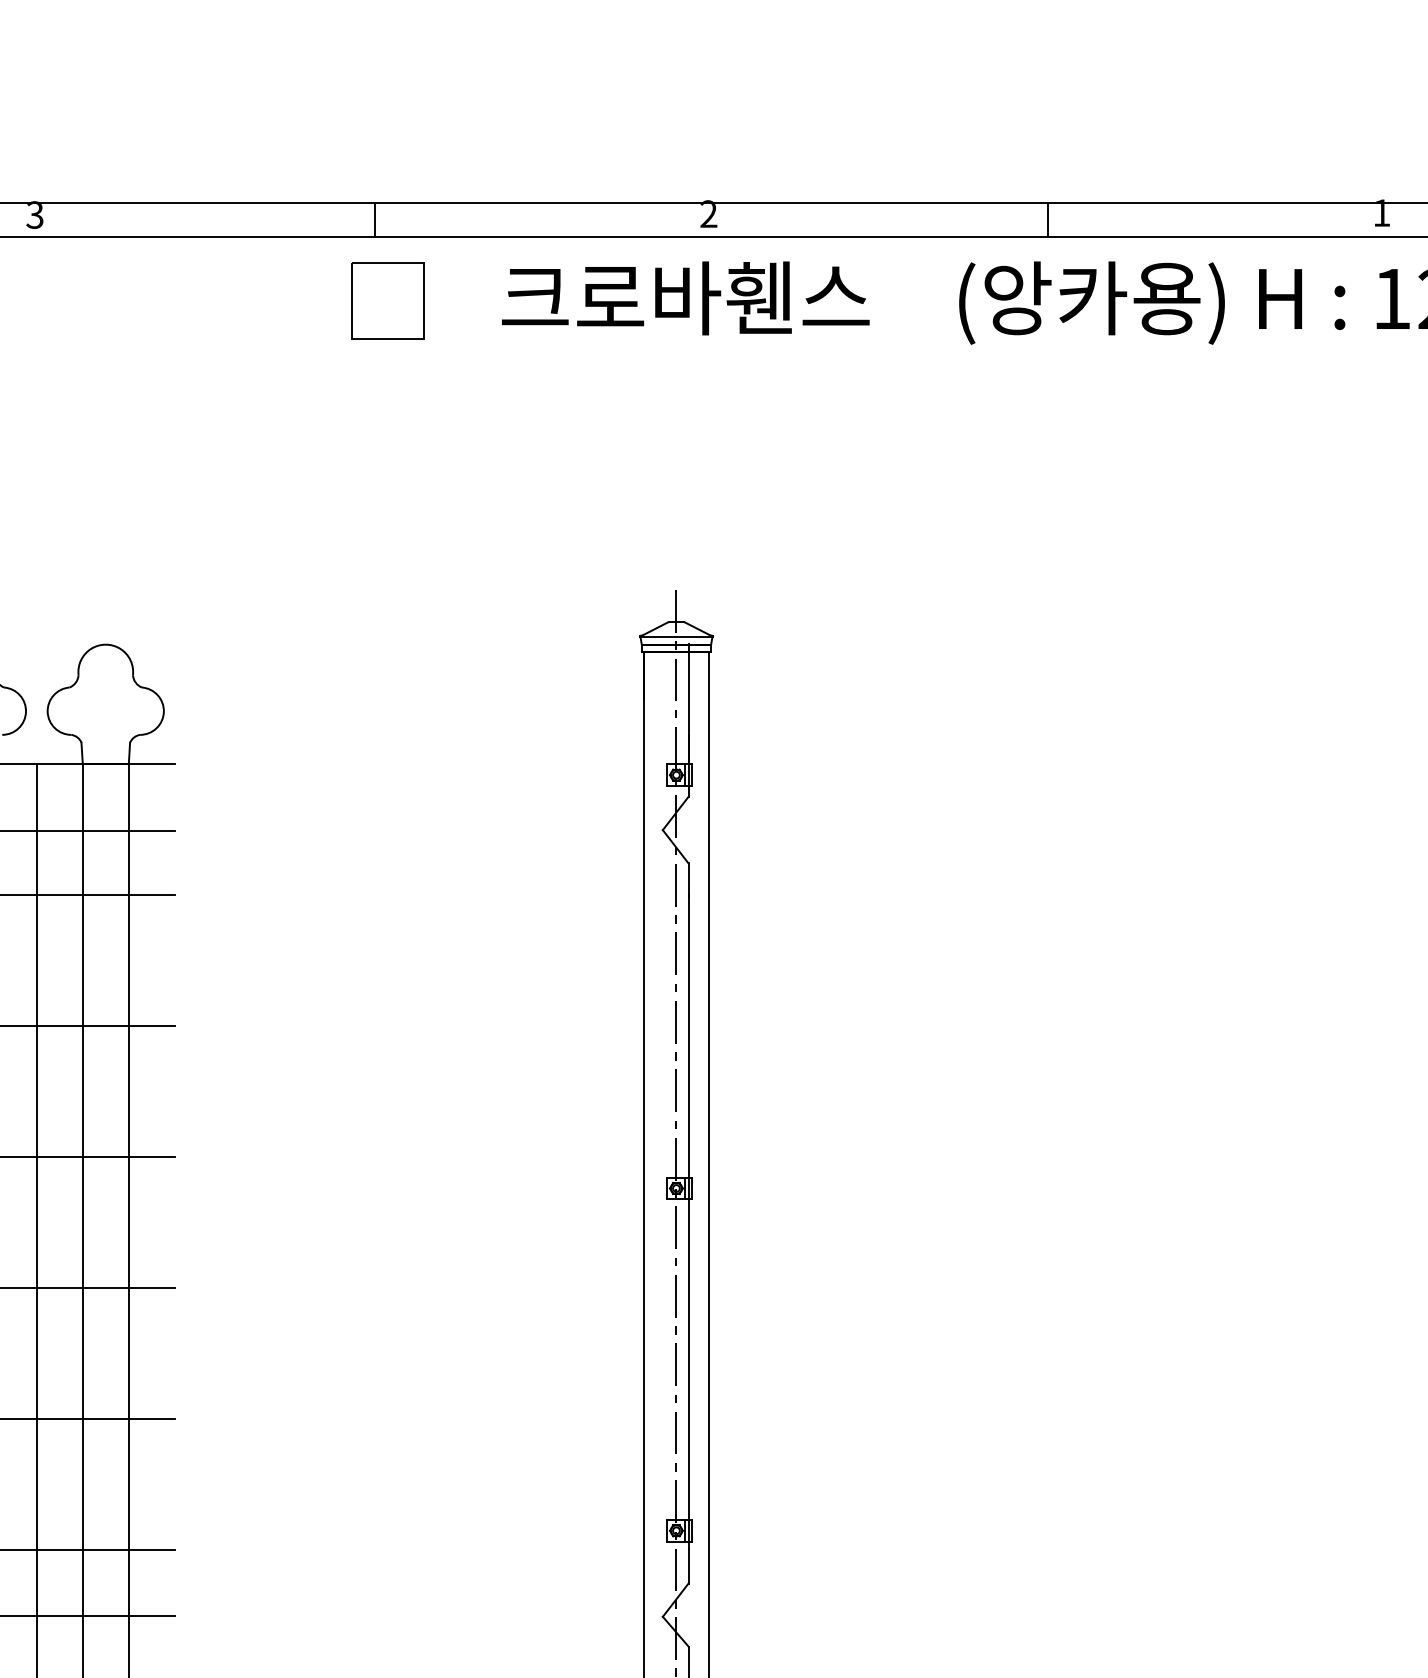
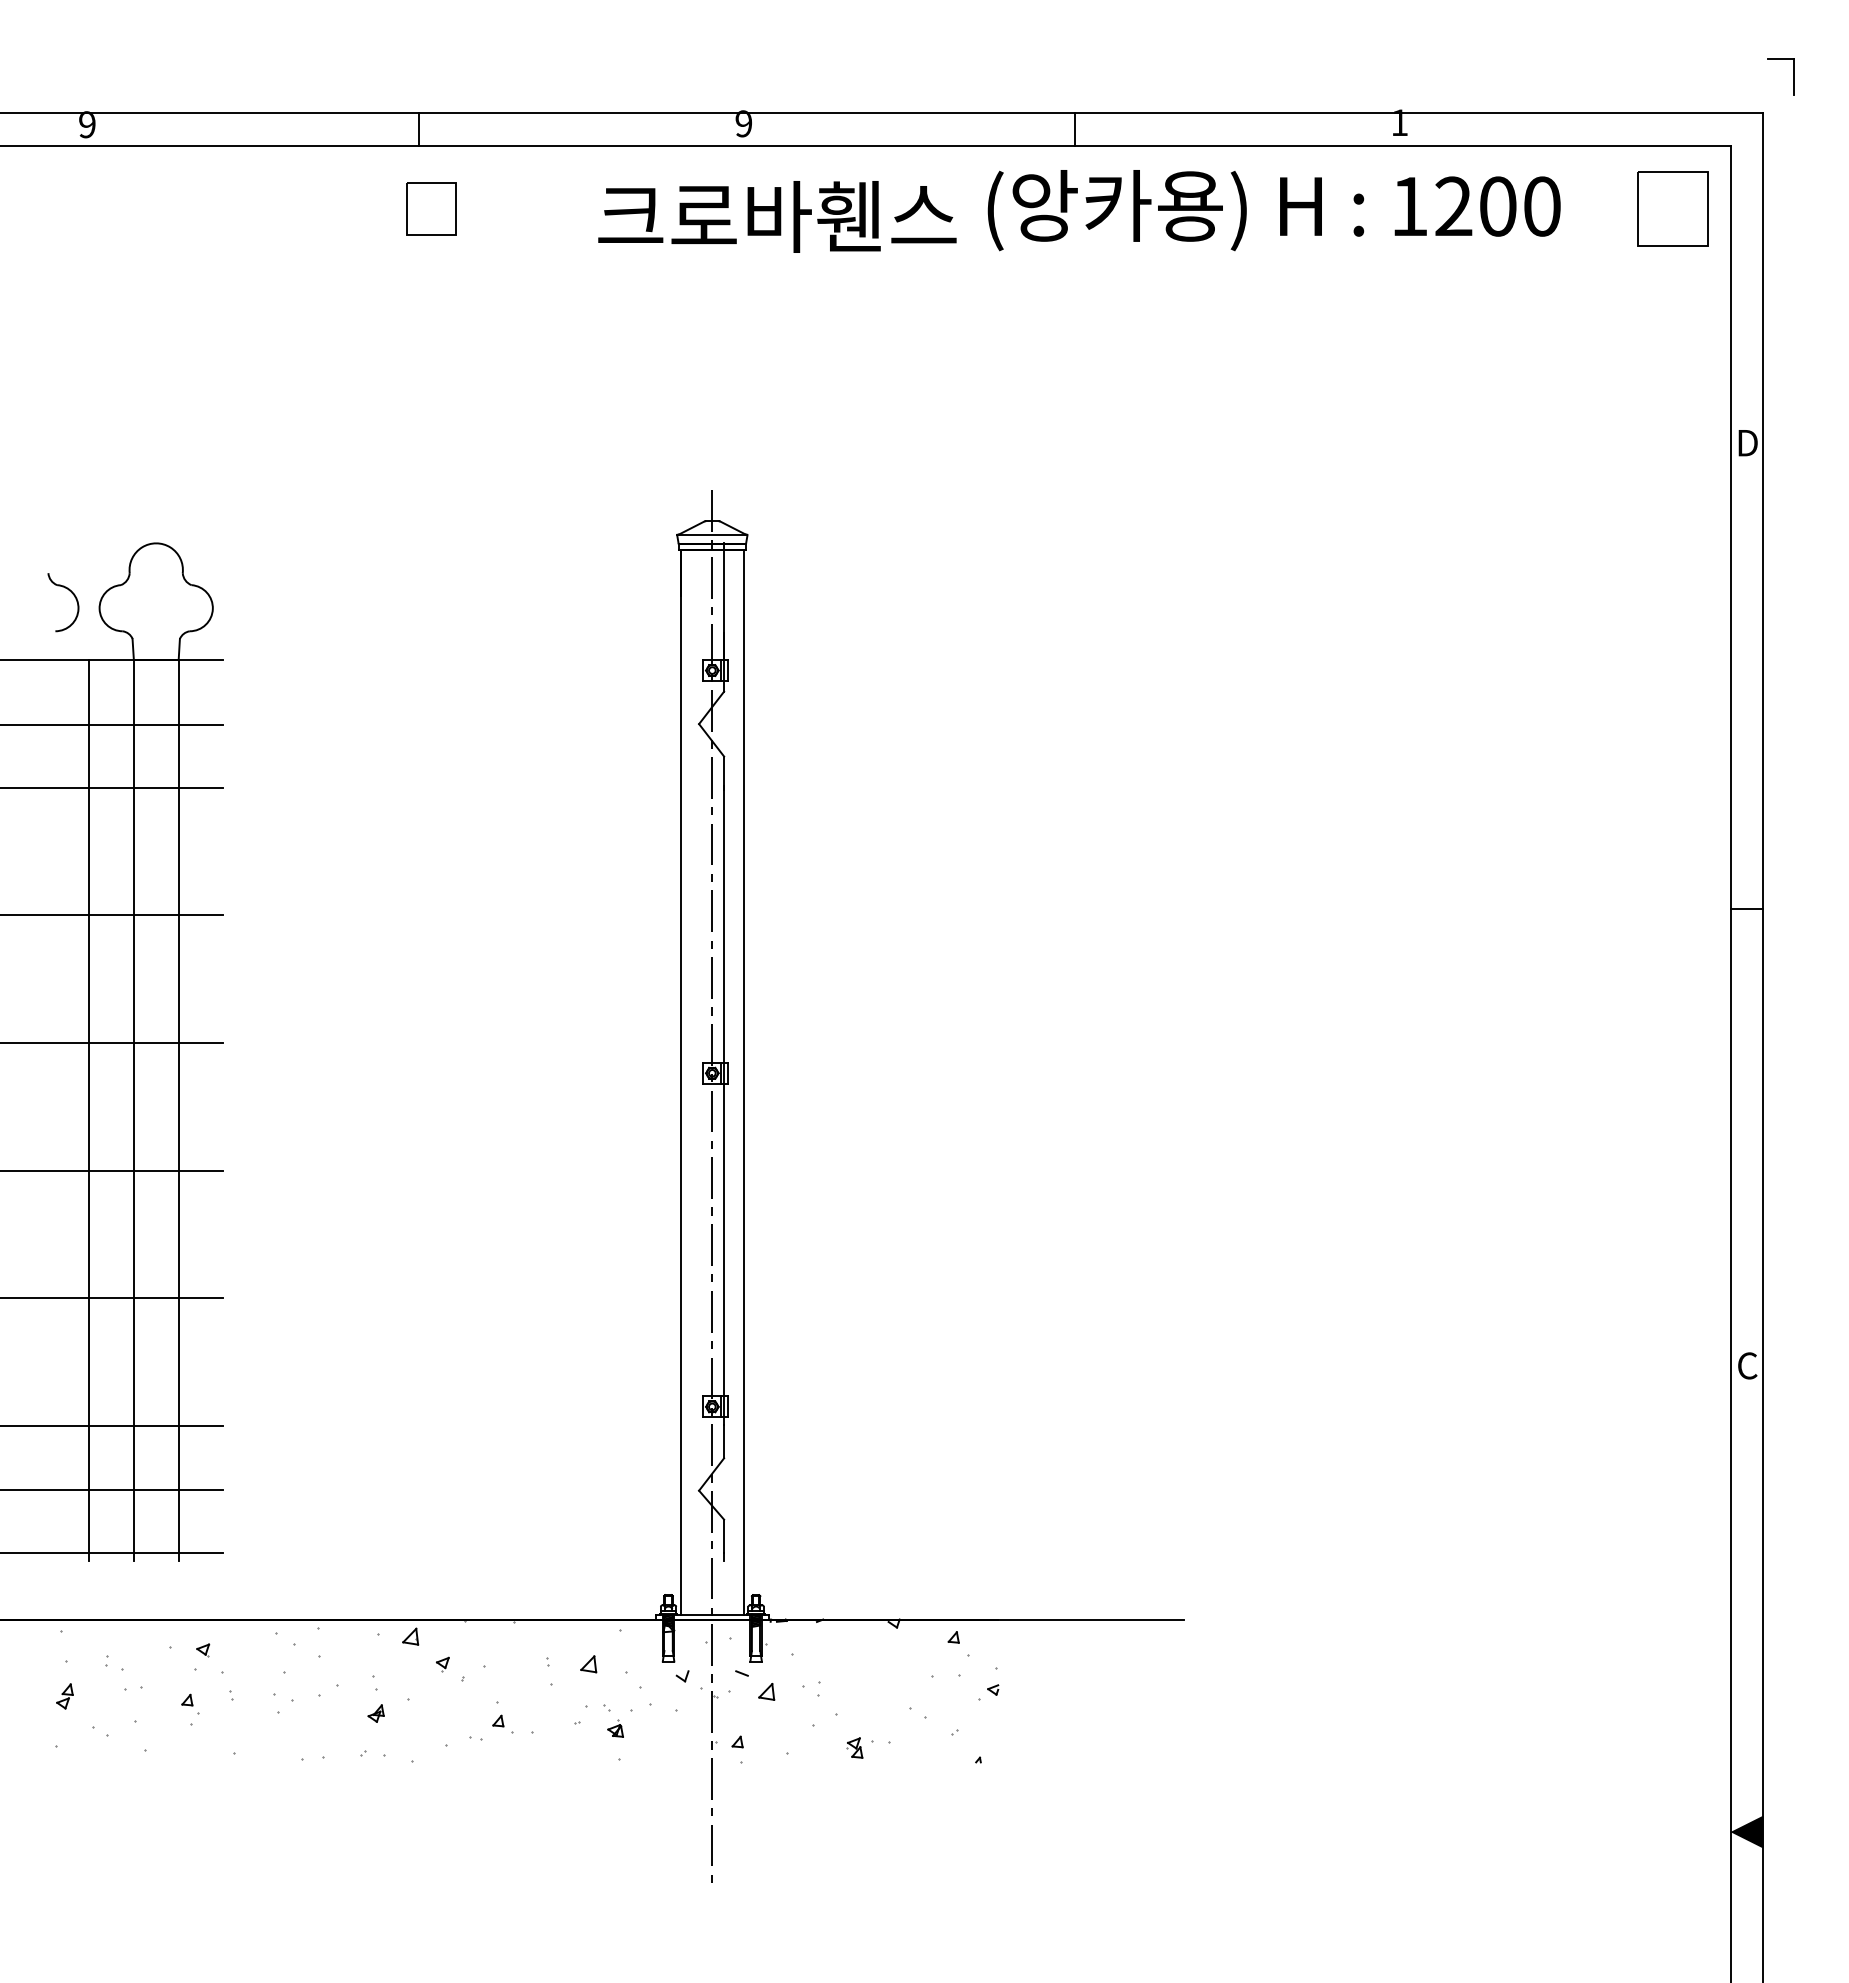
text: (708, 213) -> (743, 123), 2 -> 9
text: (34, 214) -> (86, 124), 3 -> 9
text: (685, 297) -> (777, 216), moved
part: (388, 301) -> (431, 208), size x0.7

